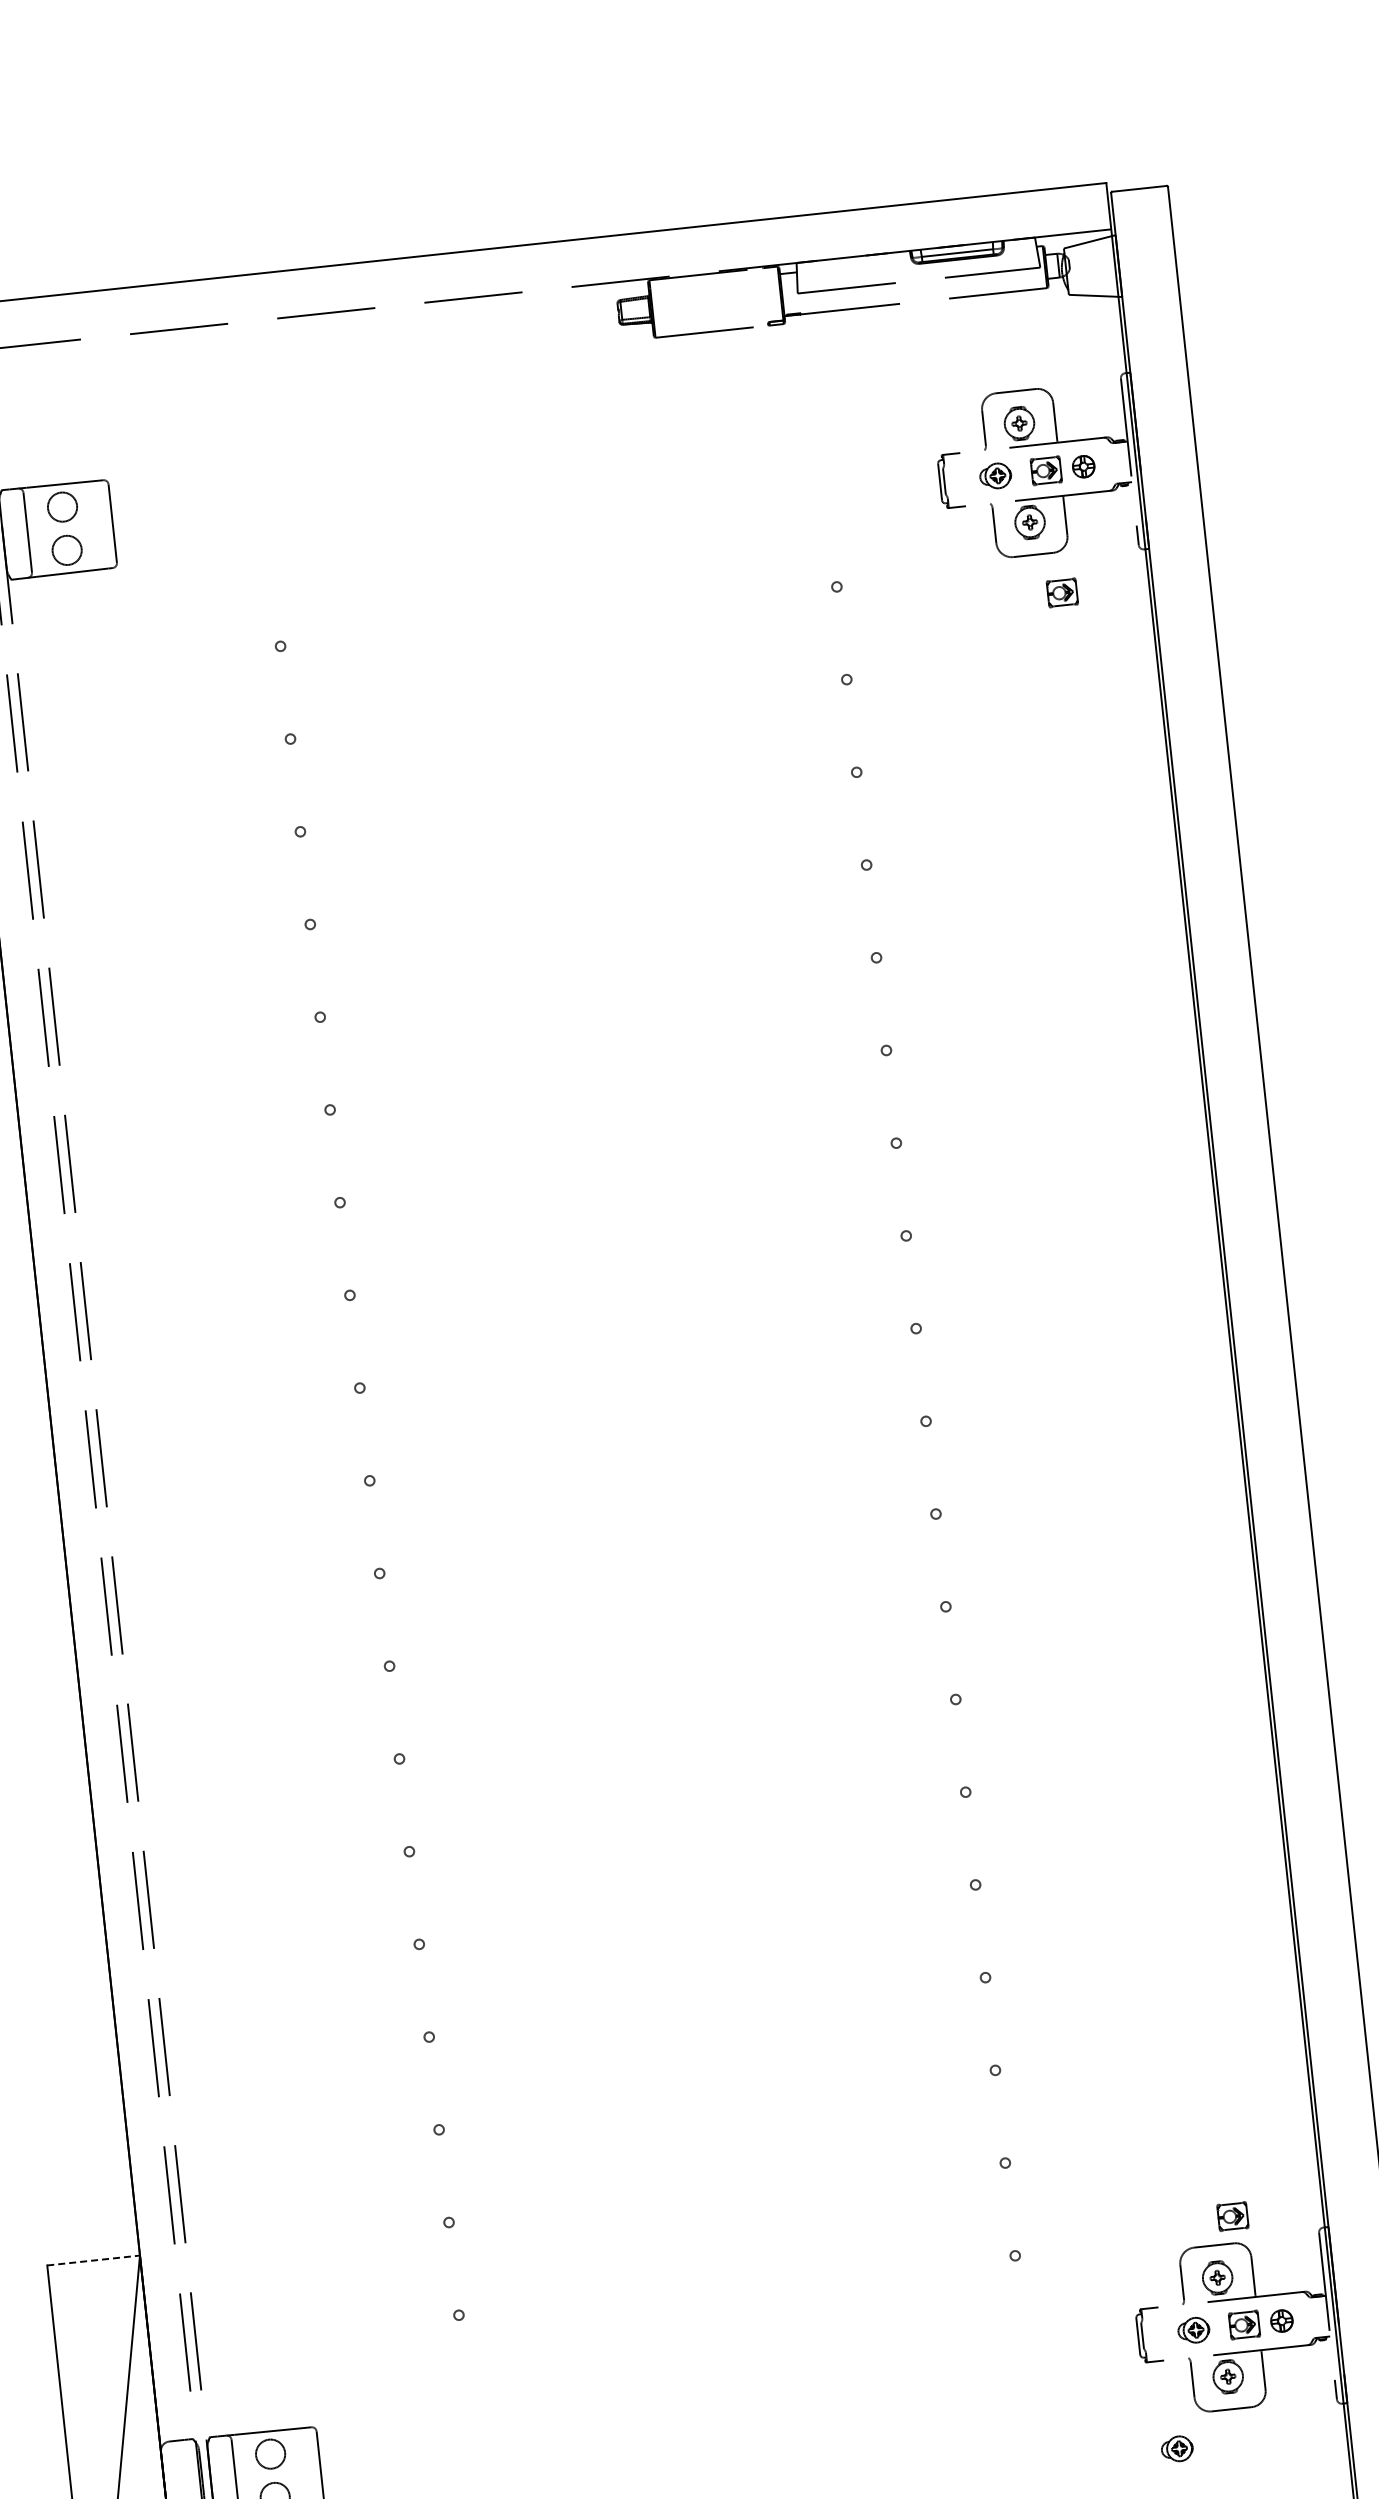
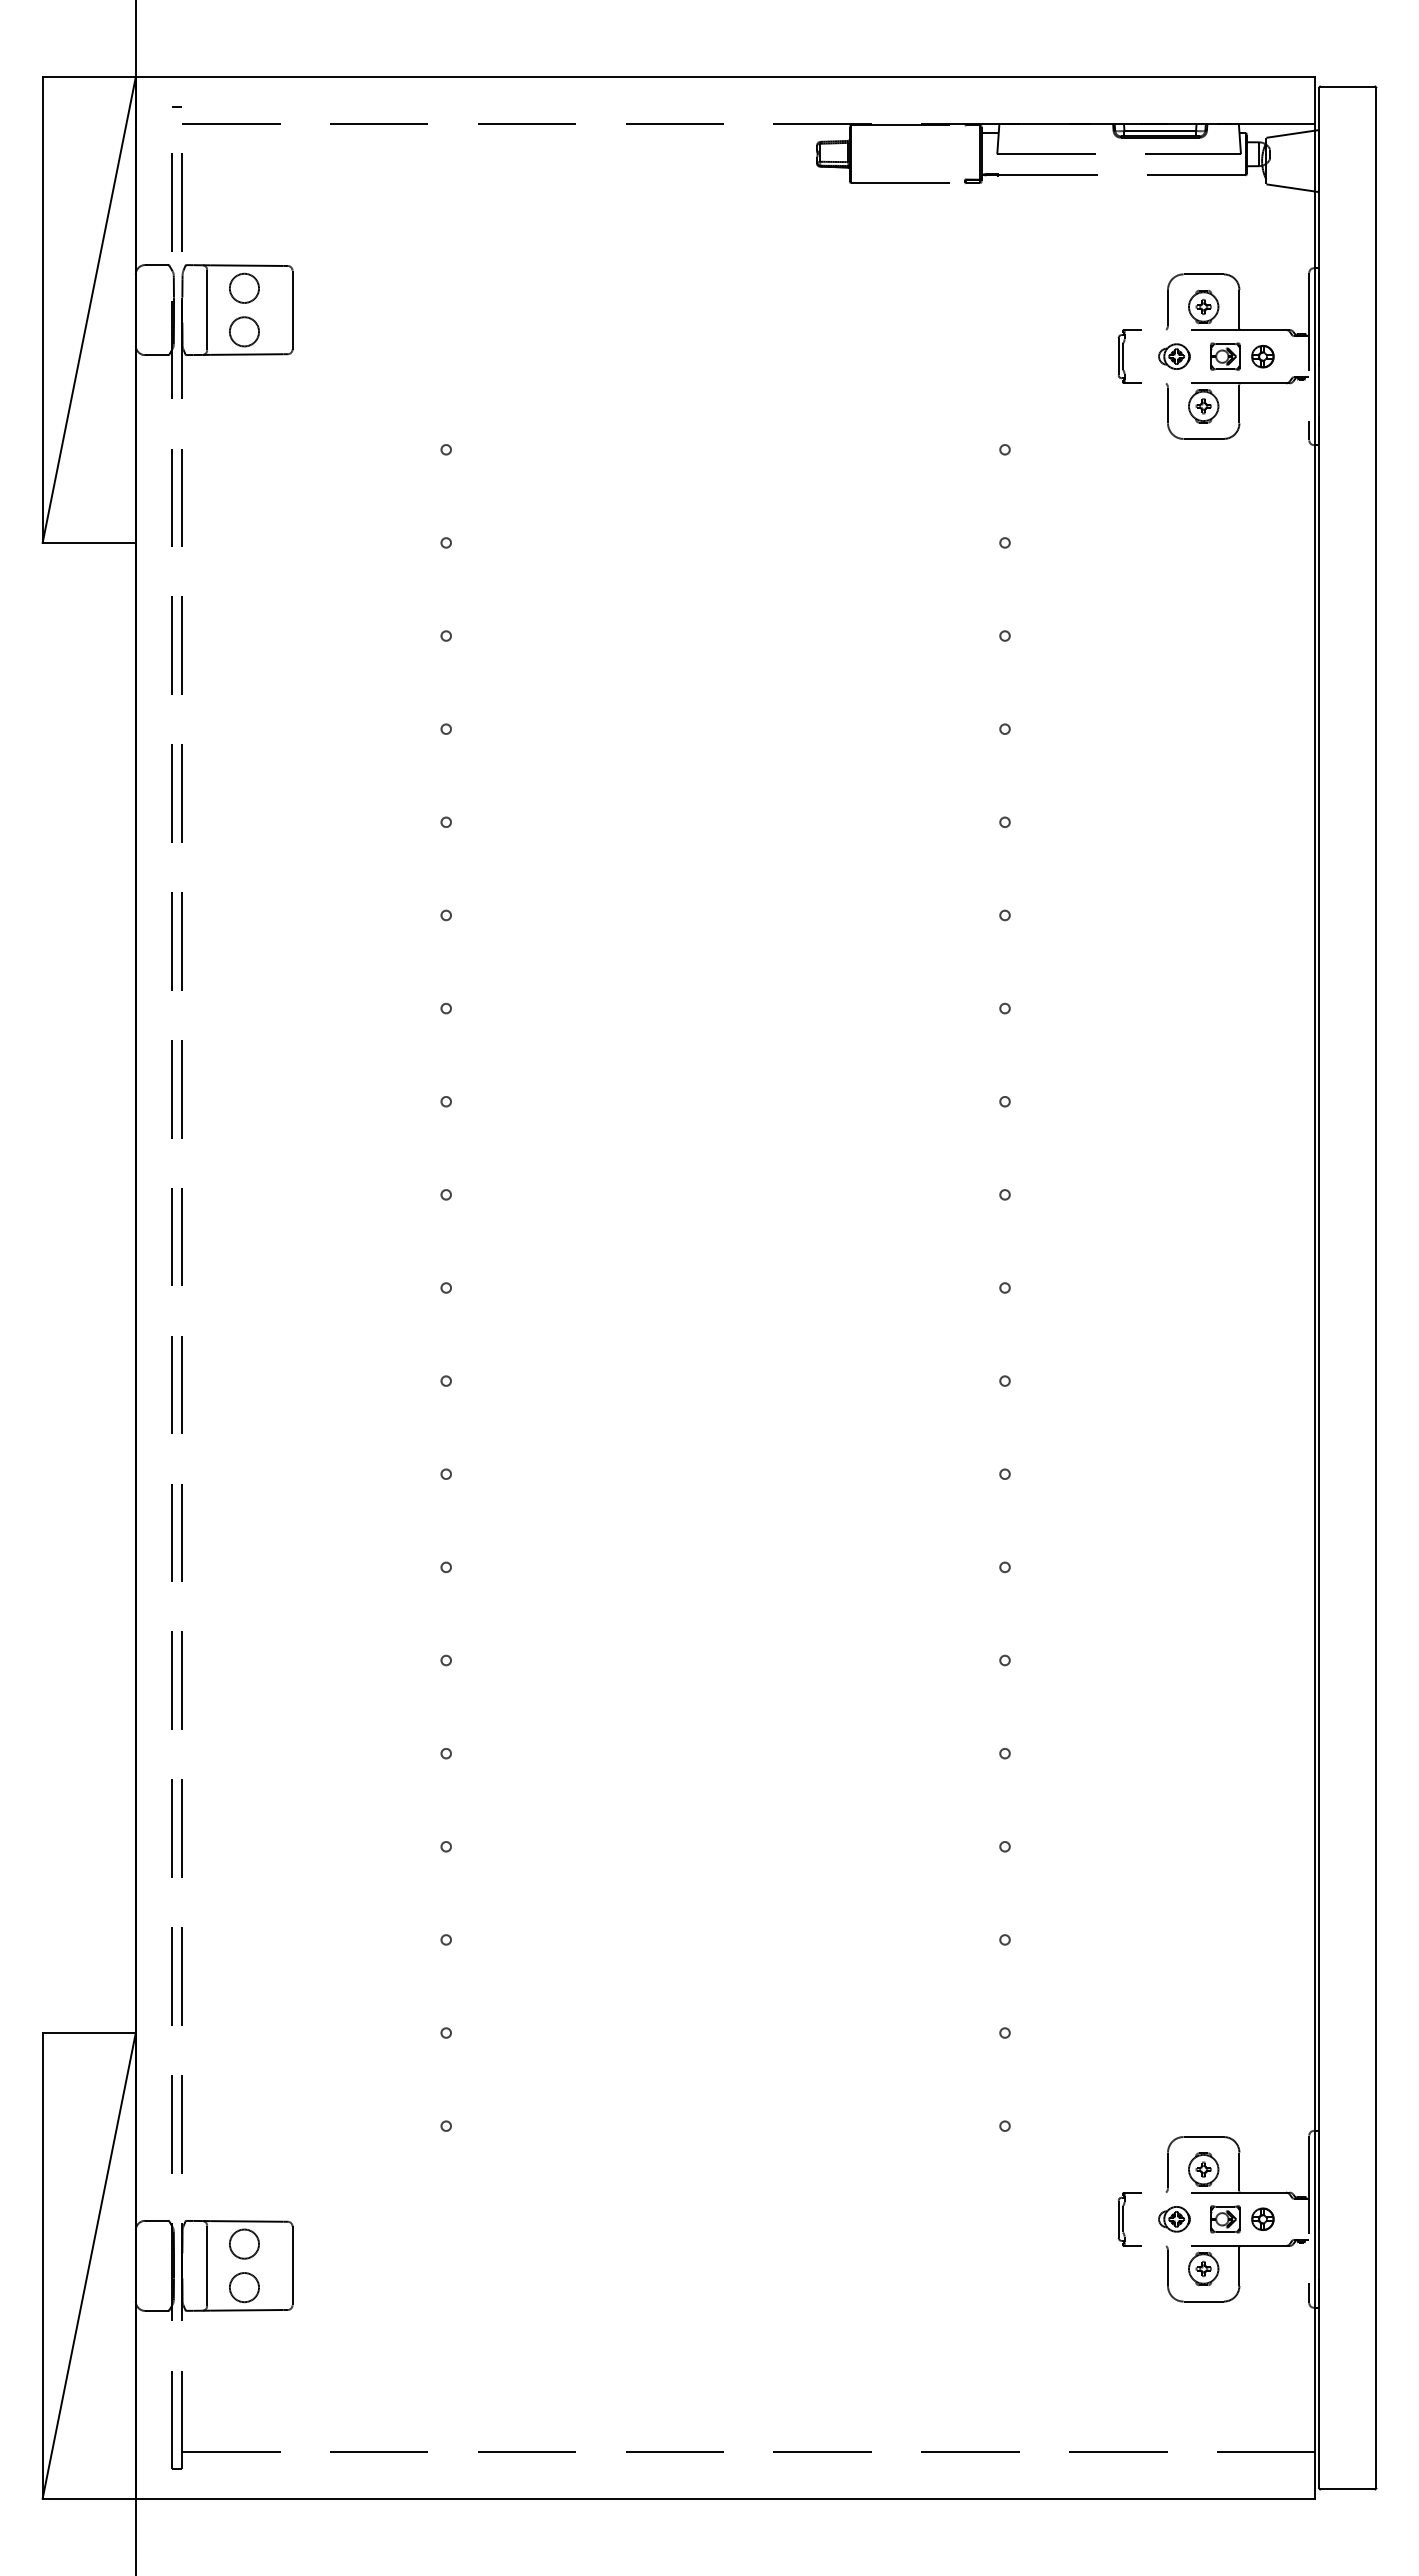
part: (1062, 592) -> (1228, 479), removed
part: (1233, 2216) -> (1225, 2110), removed
line: (93, 2260) -> (89, 2033), dashed -> solid
part: (1177, 2449) -> (1145, 2335), removed

